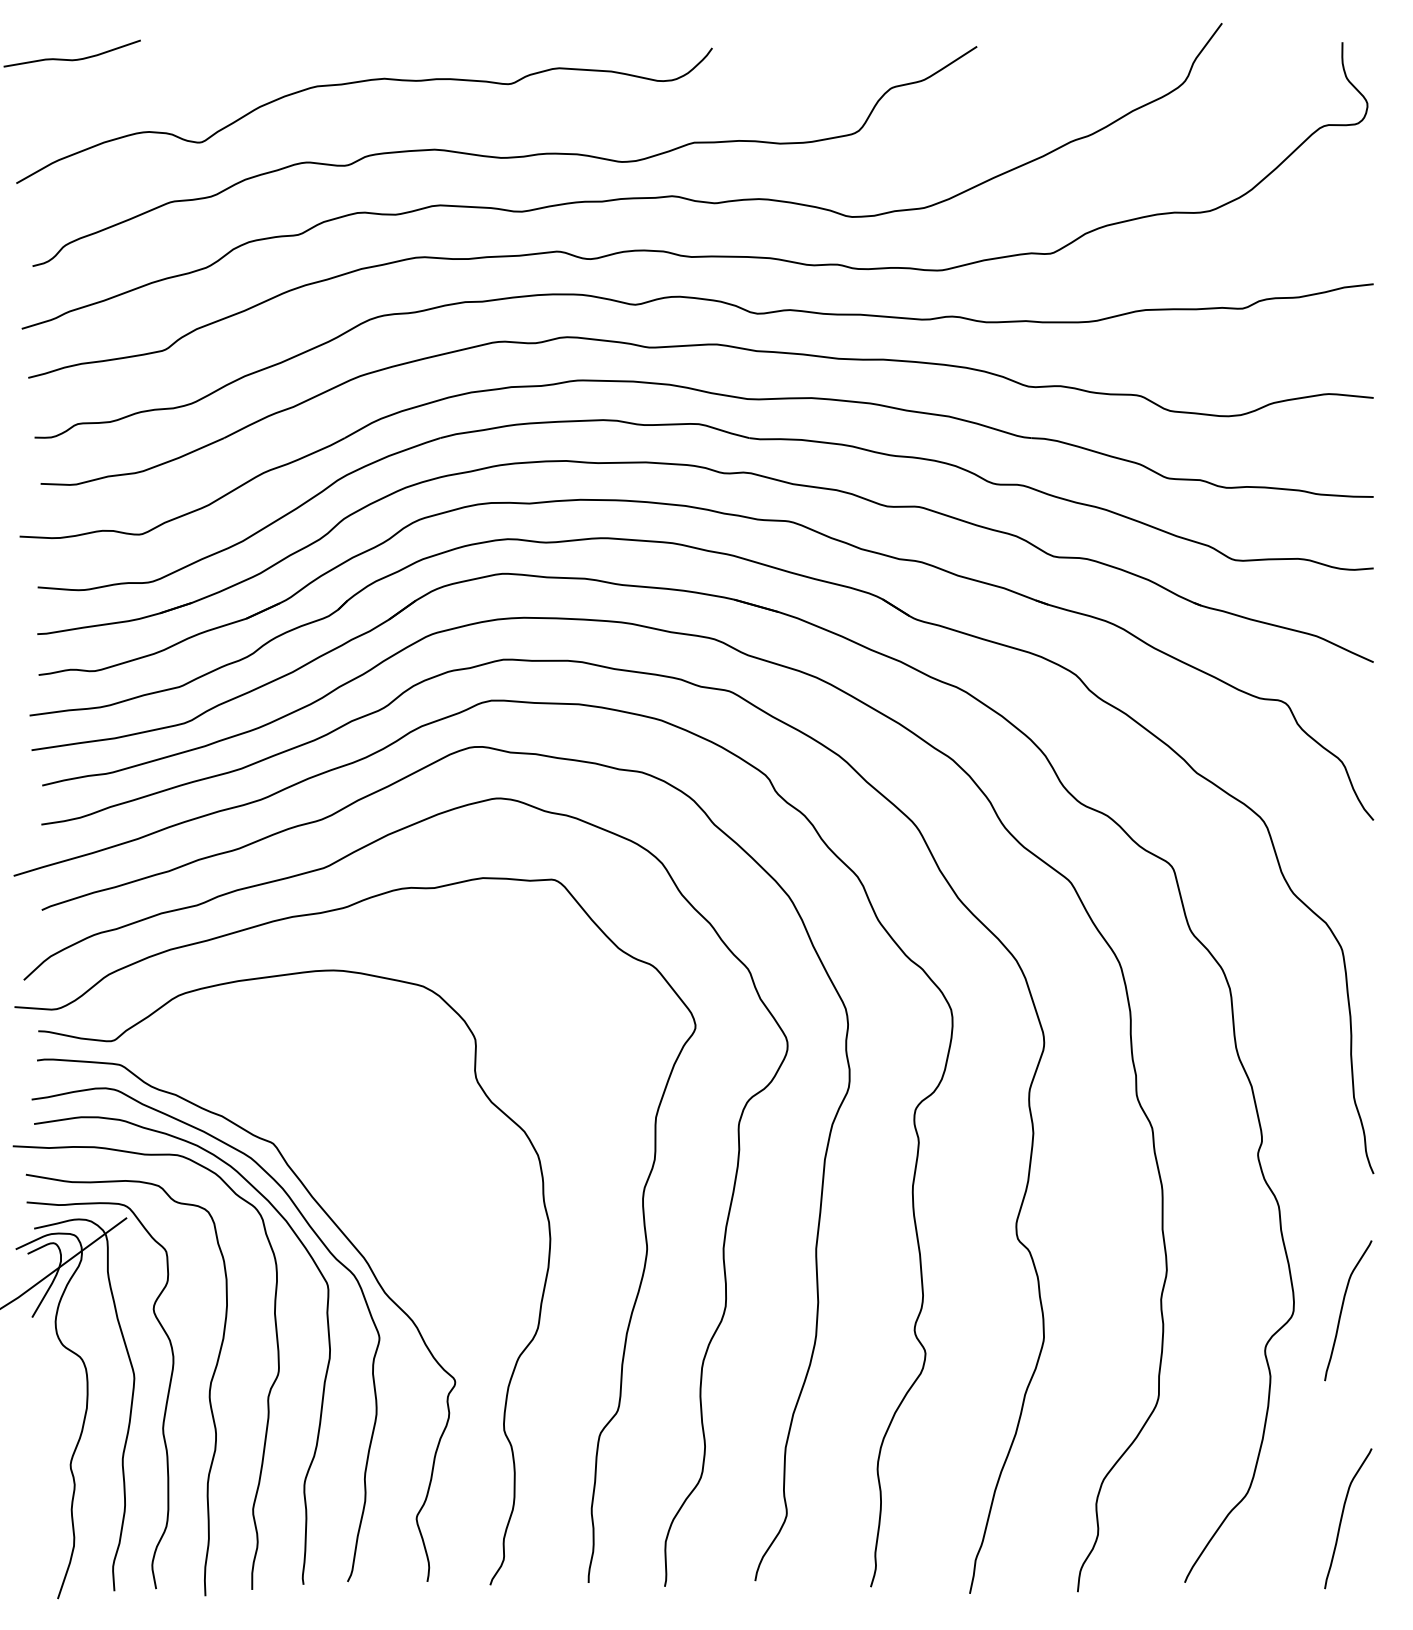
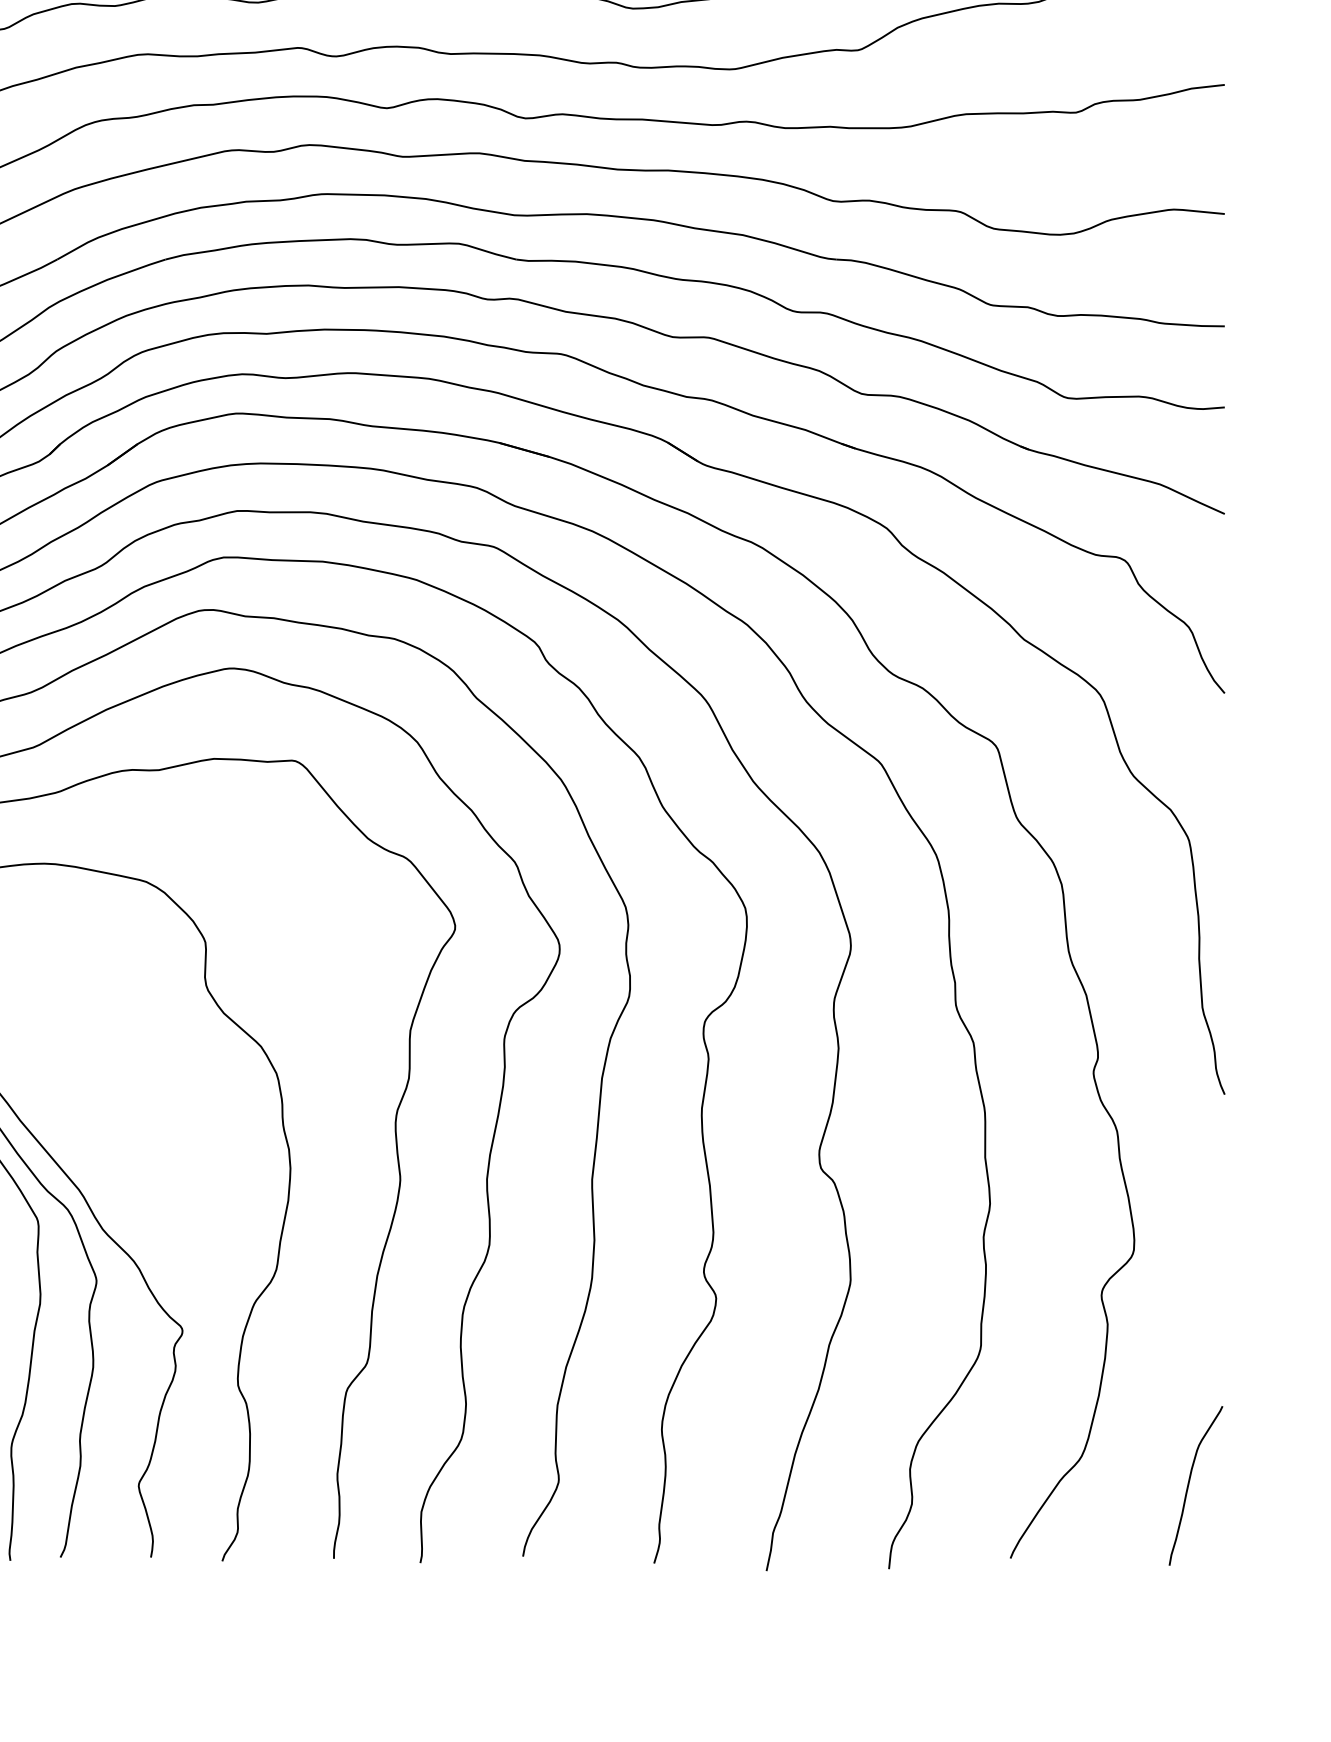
curve: (1342, 1310) -> (1189, 1249), removed

